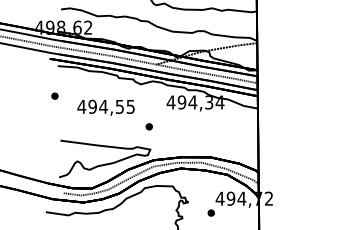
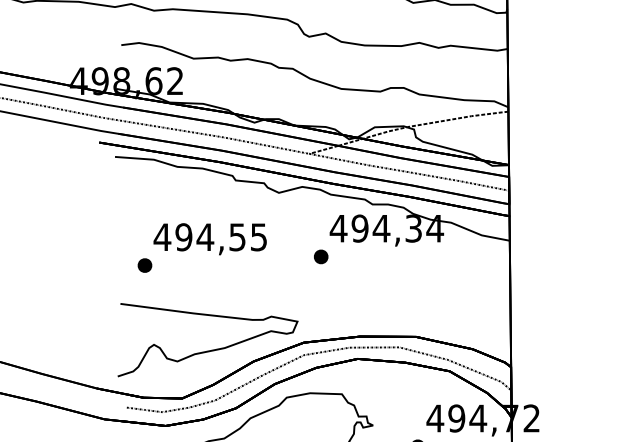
part: (54, 95) -> (144, 264), moved
part: (148, 126) -> (319, 256), moved

